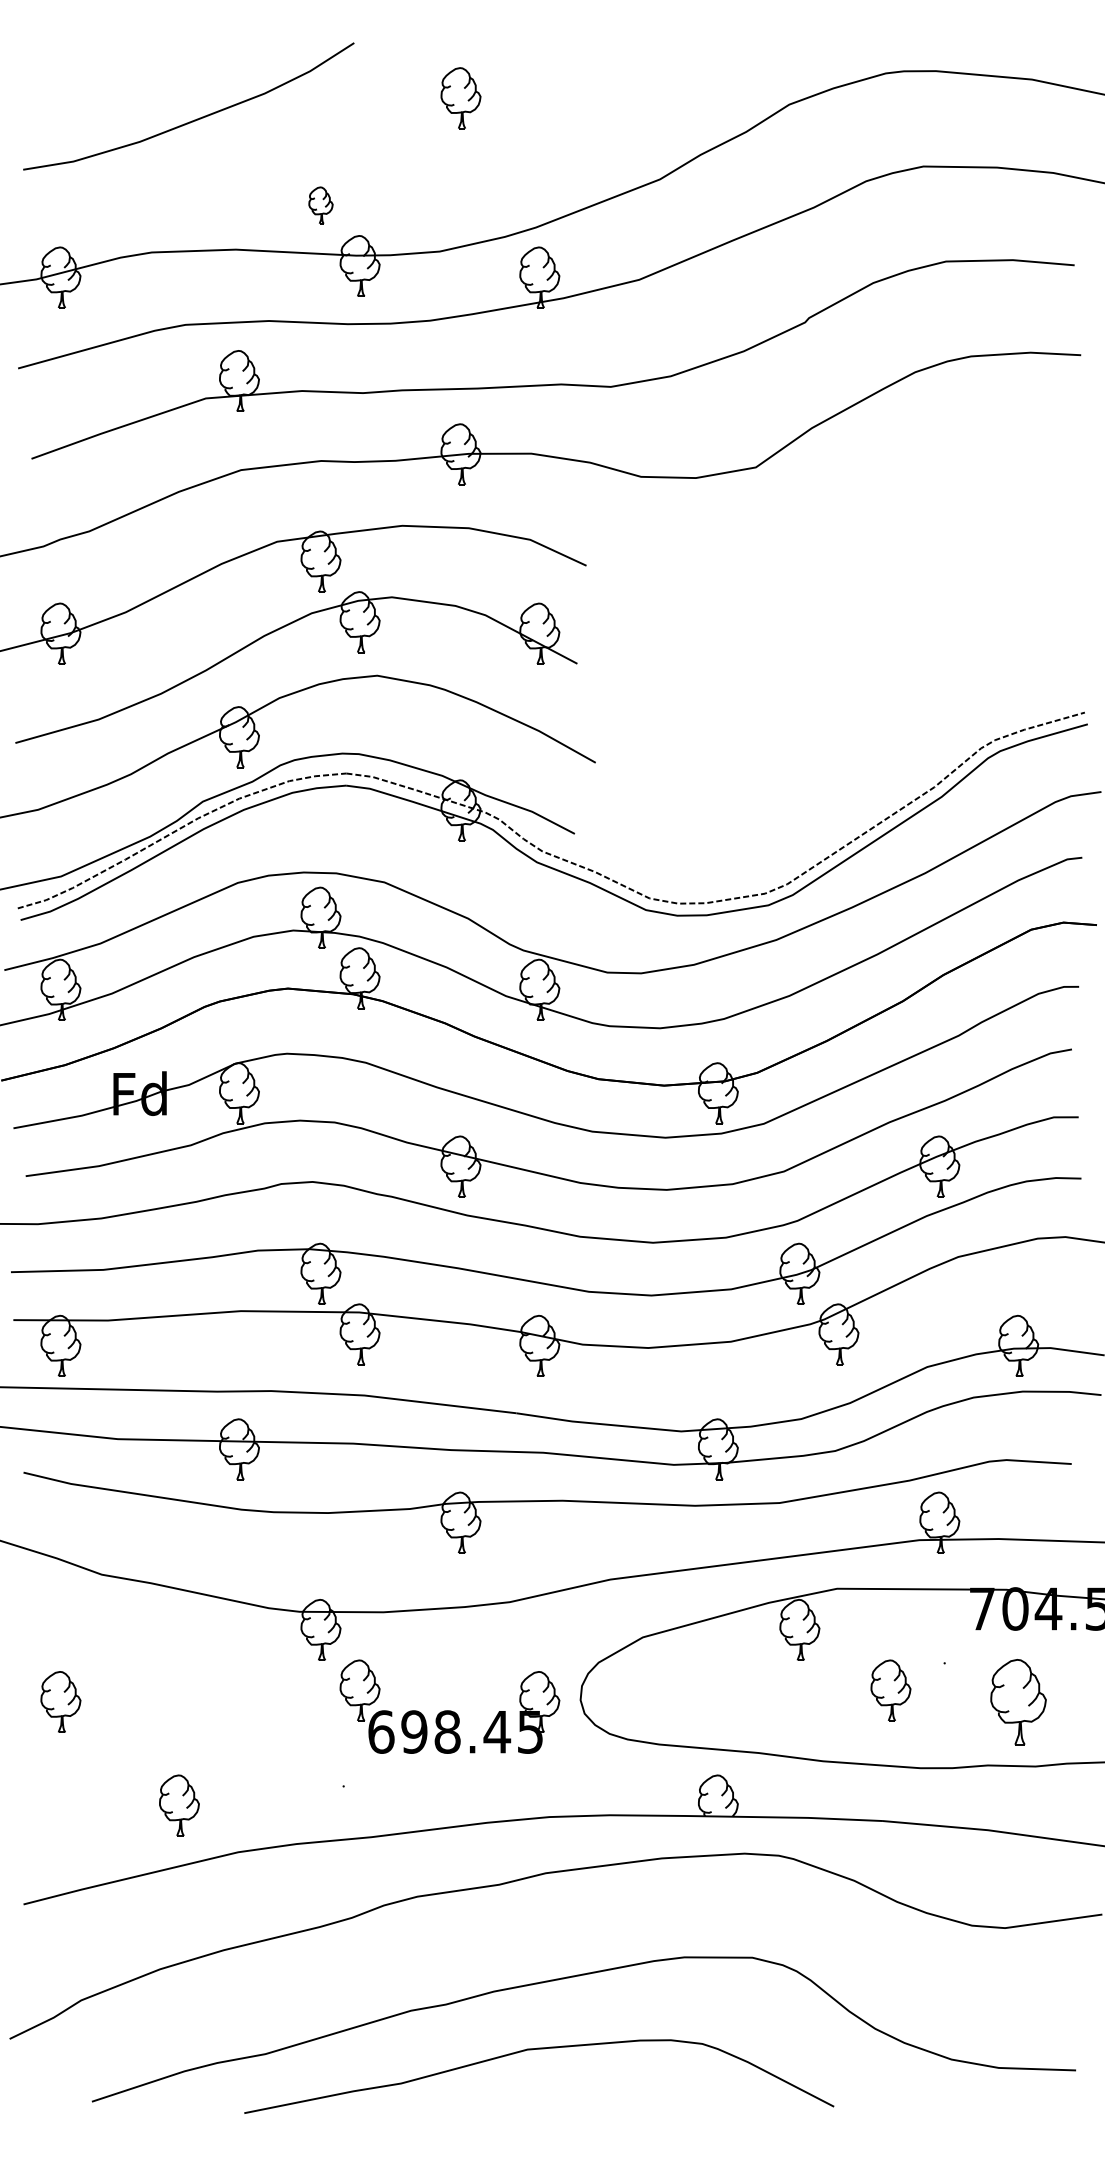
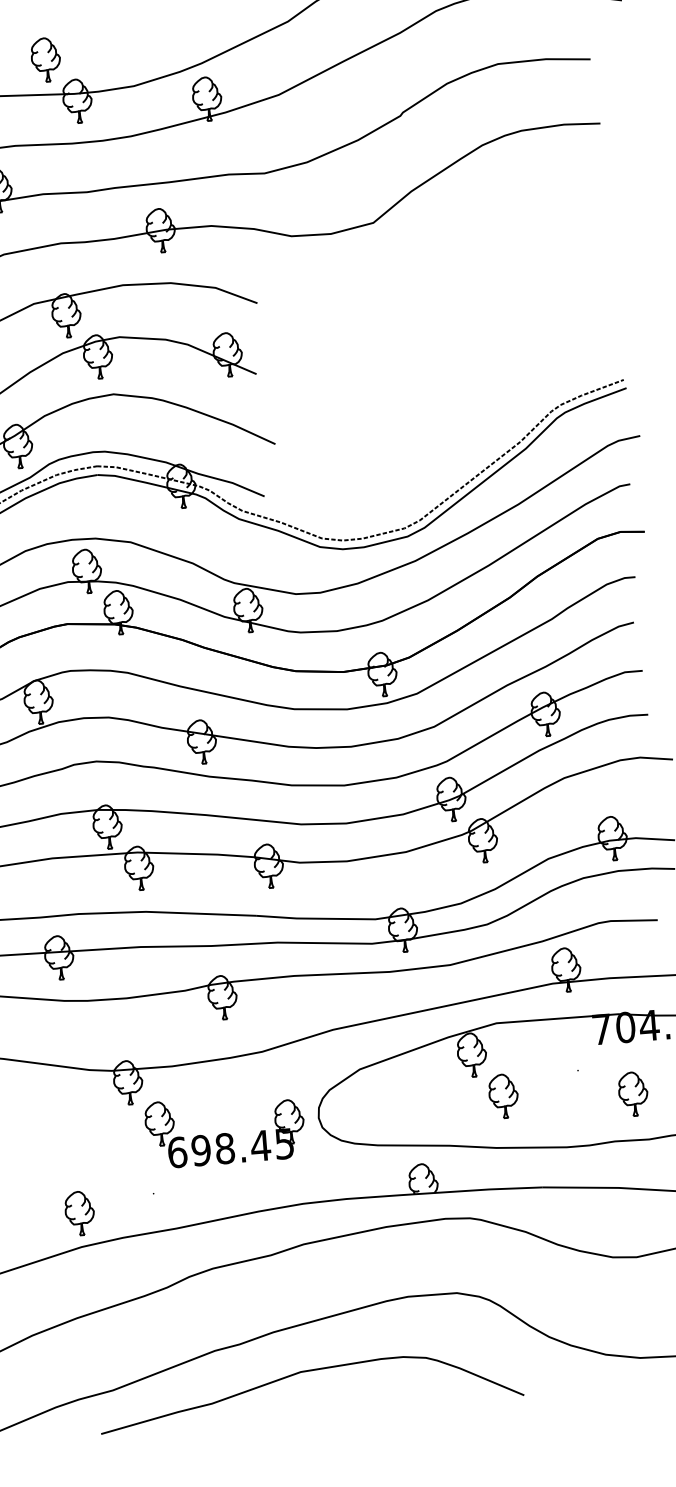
part: (320, 205) -> (45, 59), size x1.67
part: (890, 1690) -> (503, 1096), moved
part: (1018, 1701) -> (633, 1093), size x0.71
part: (179, 1805) -> (79, 1213), moved

